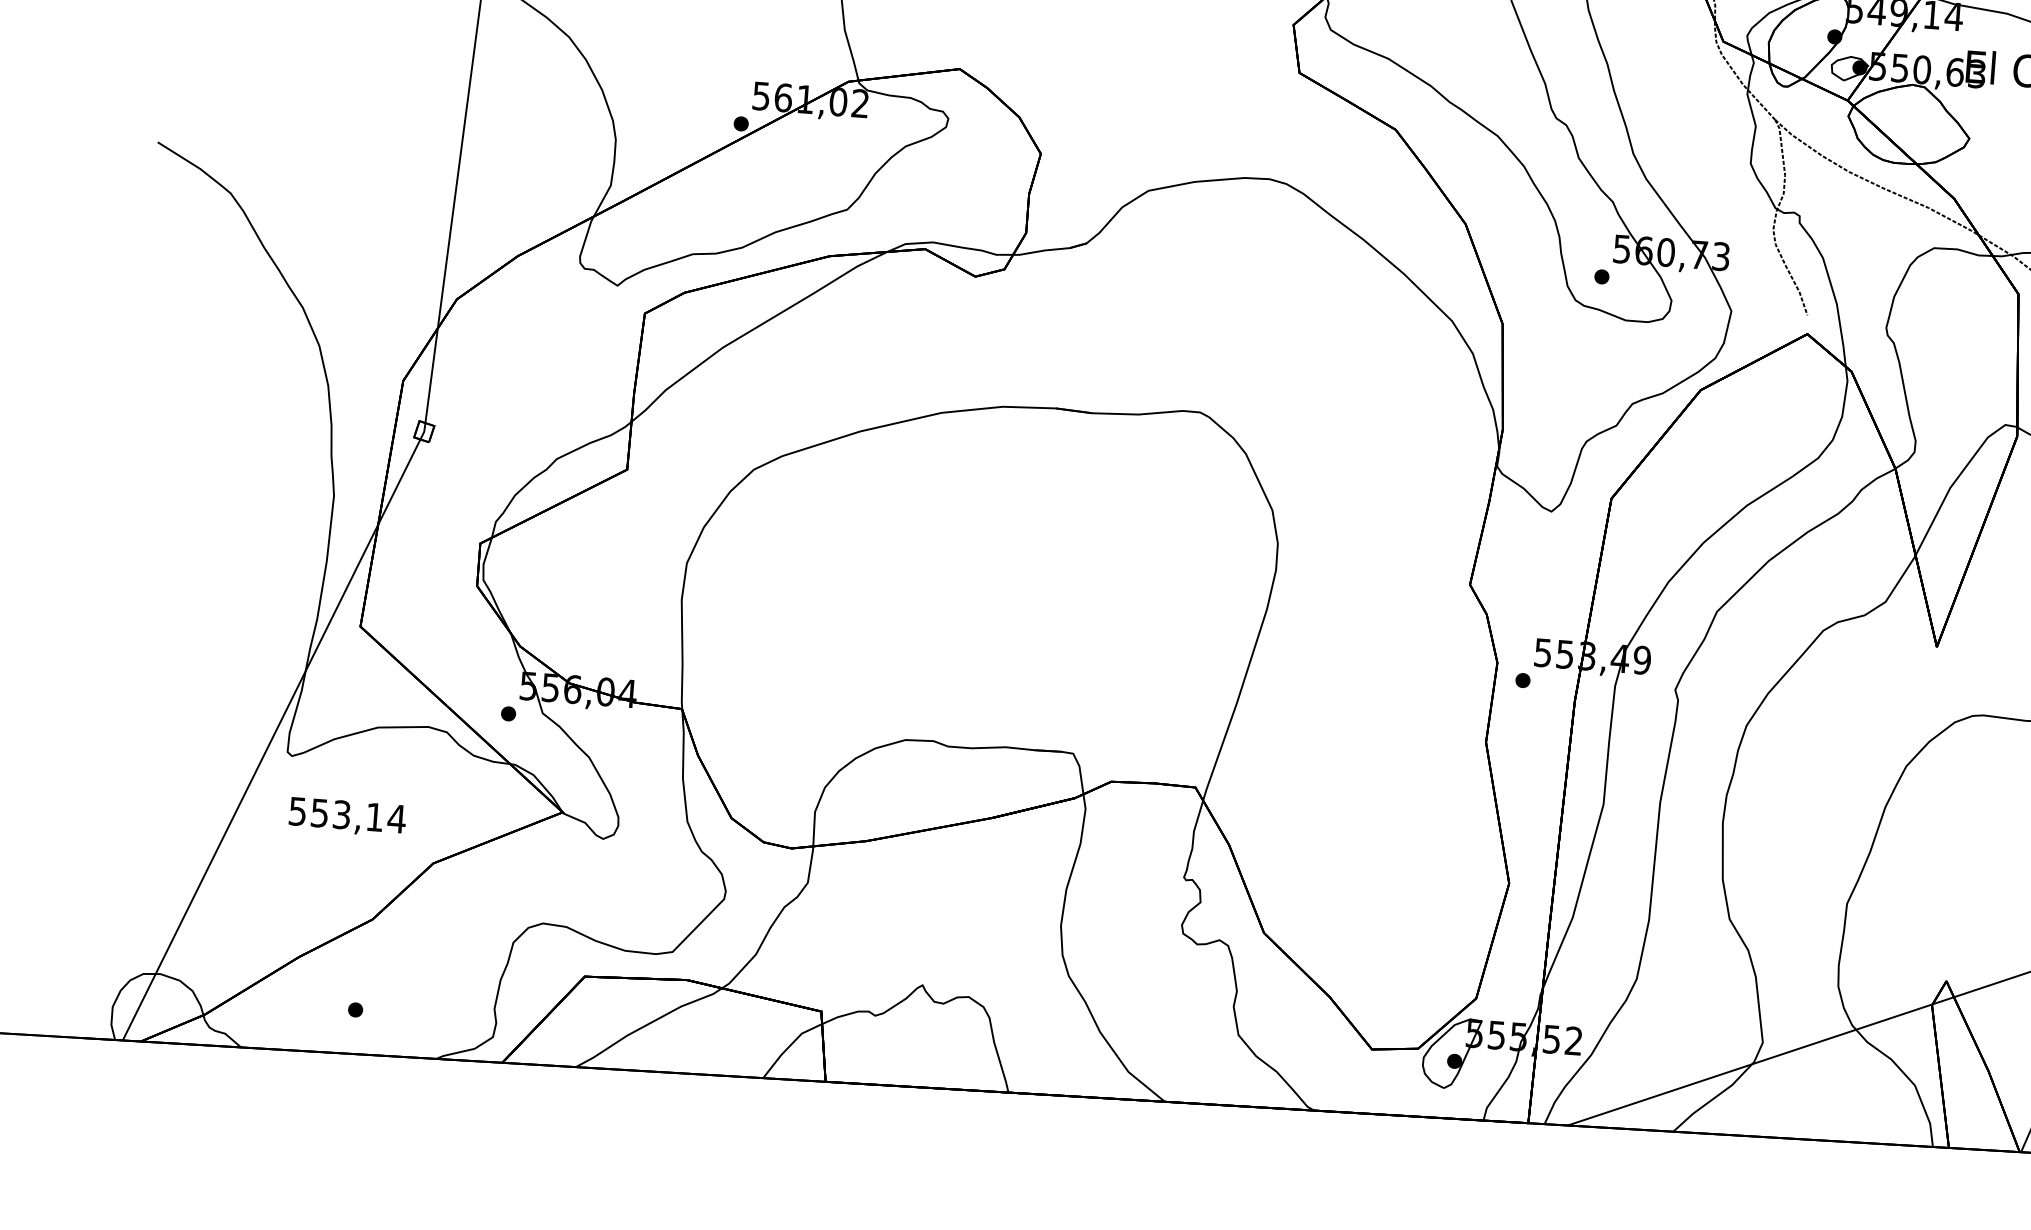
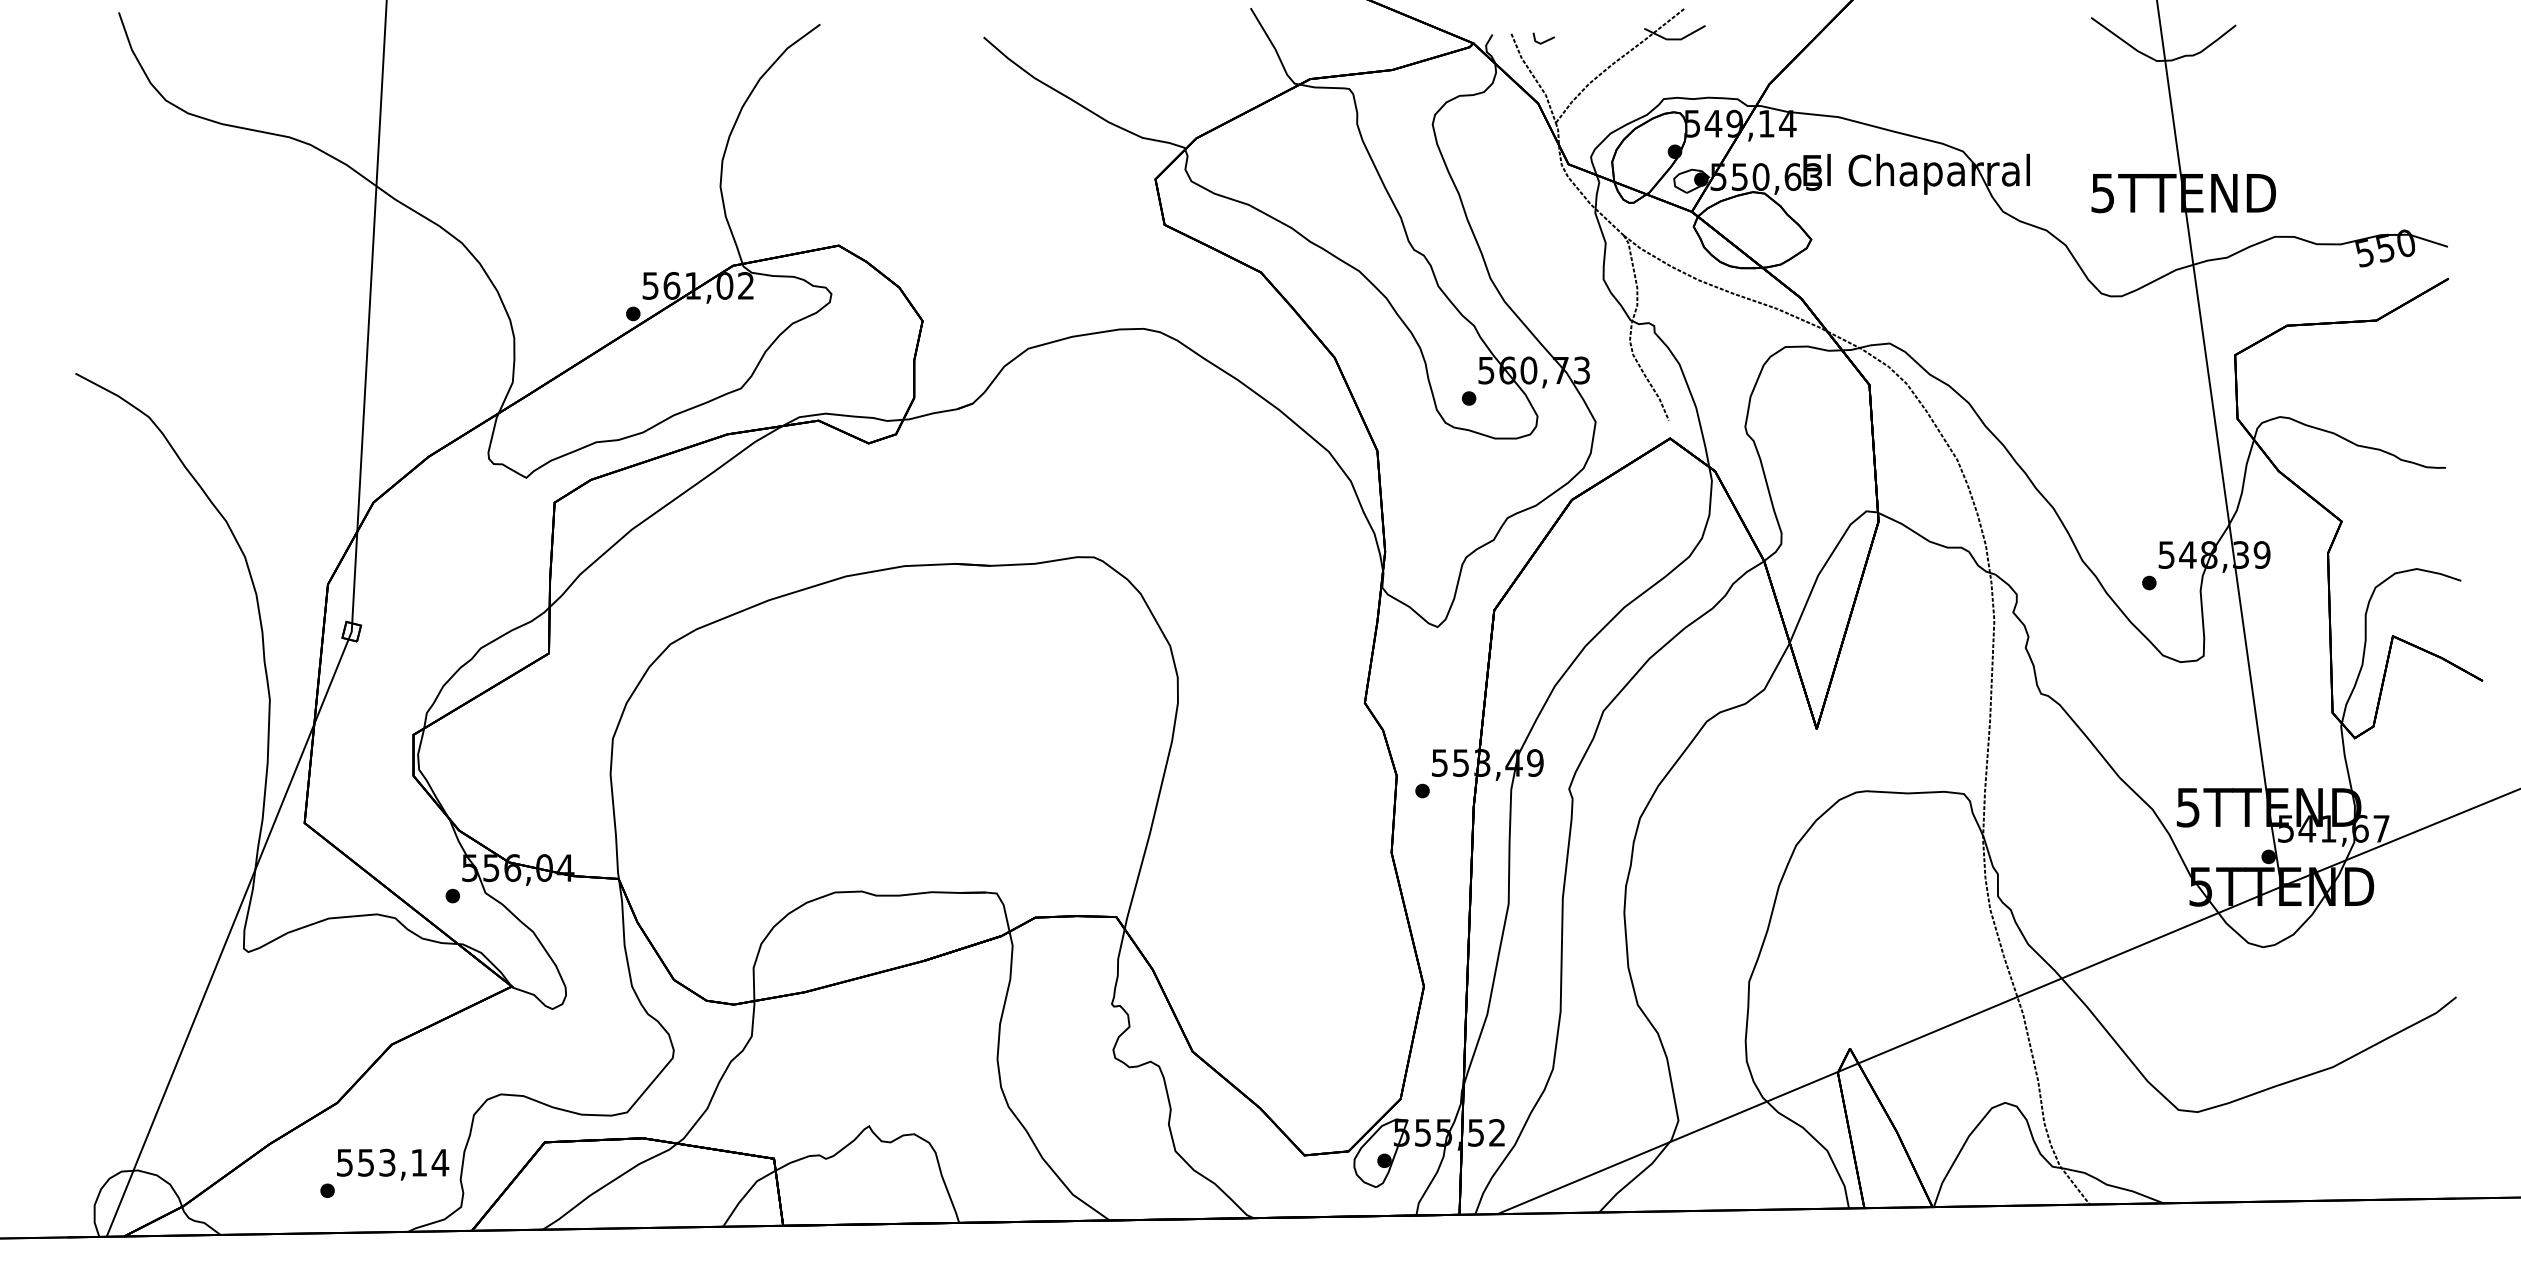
text: (348, 817) -> (393, 1164), moved

